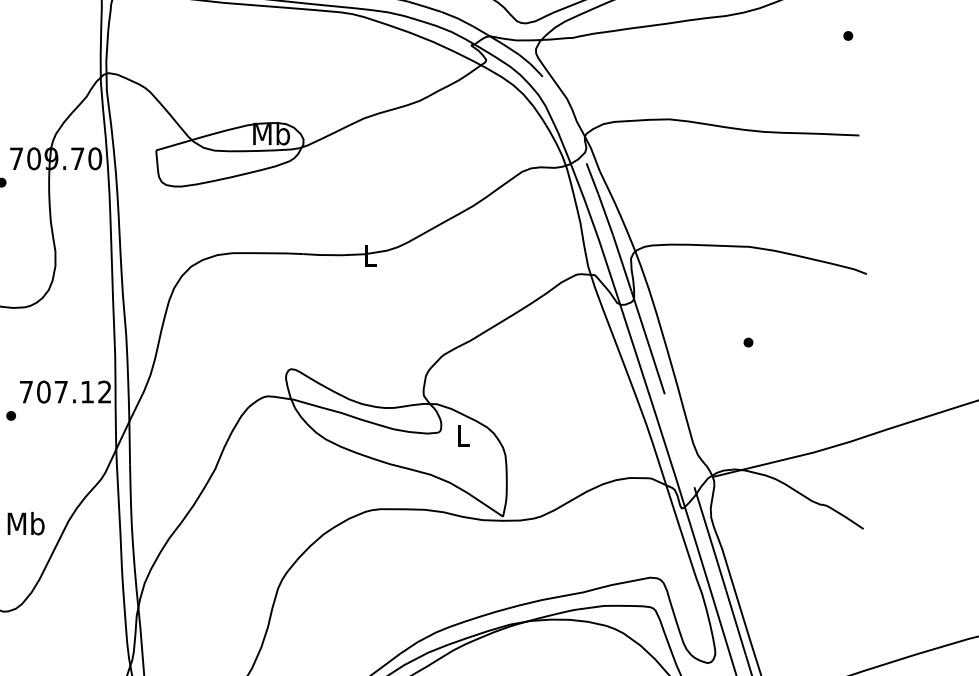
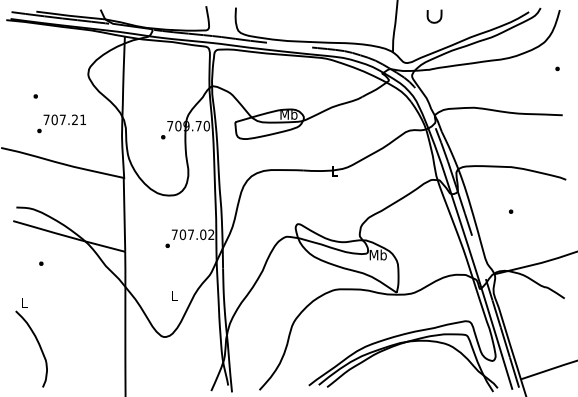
text: (88, 391) -> (203, 234), 707.12 -> 707.02
text: (461, 434) -> (377, 254), L -> Mb
text: (25, 522) -> (174, 295), Mb -> L

